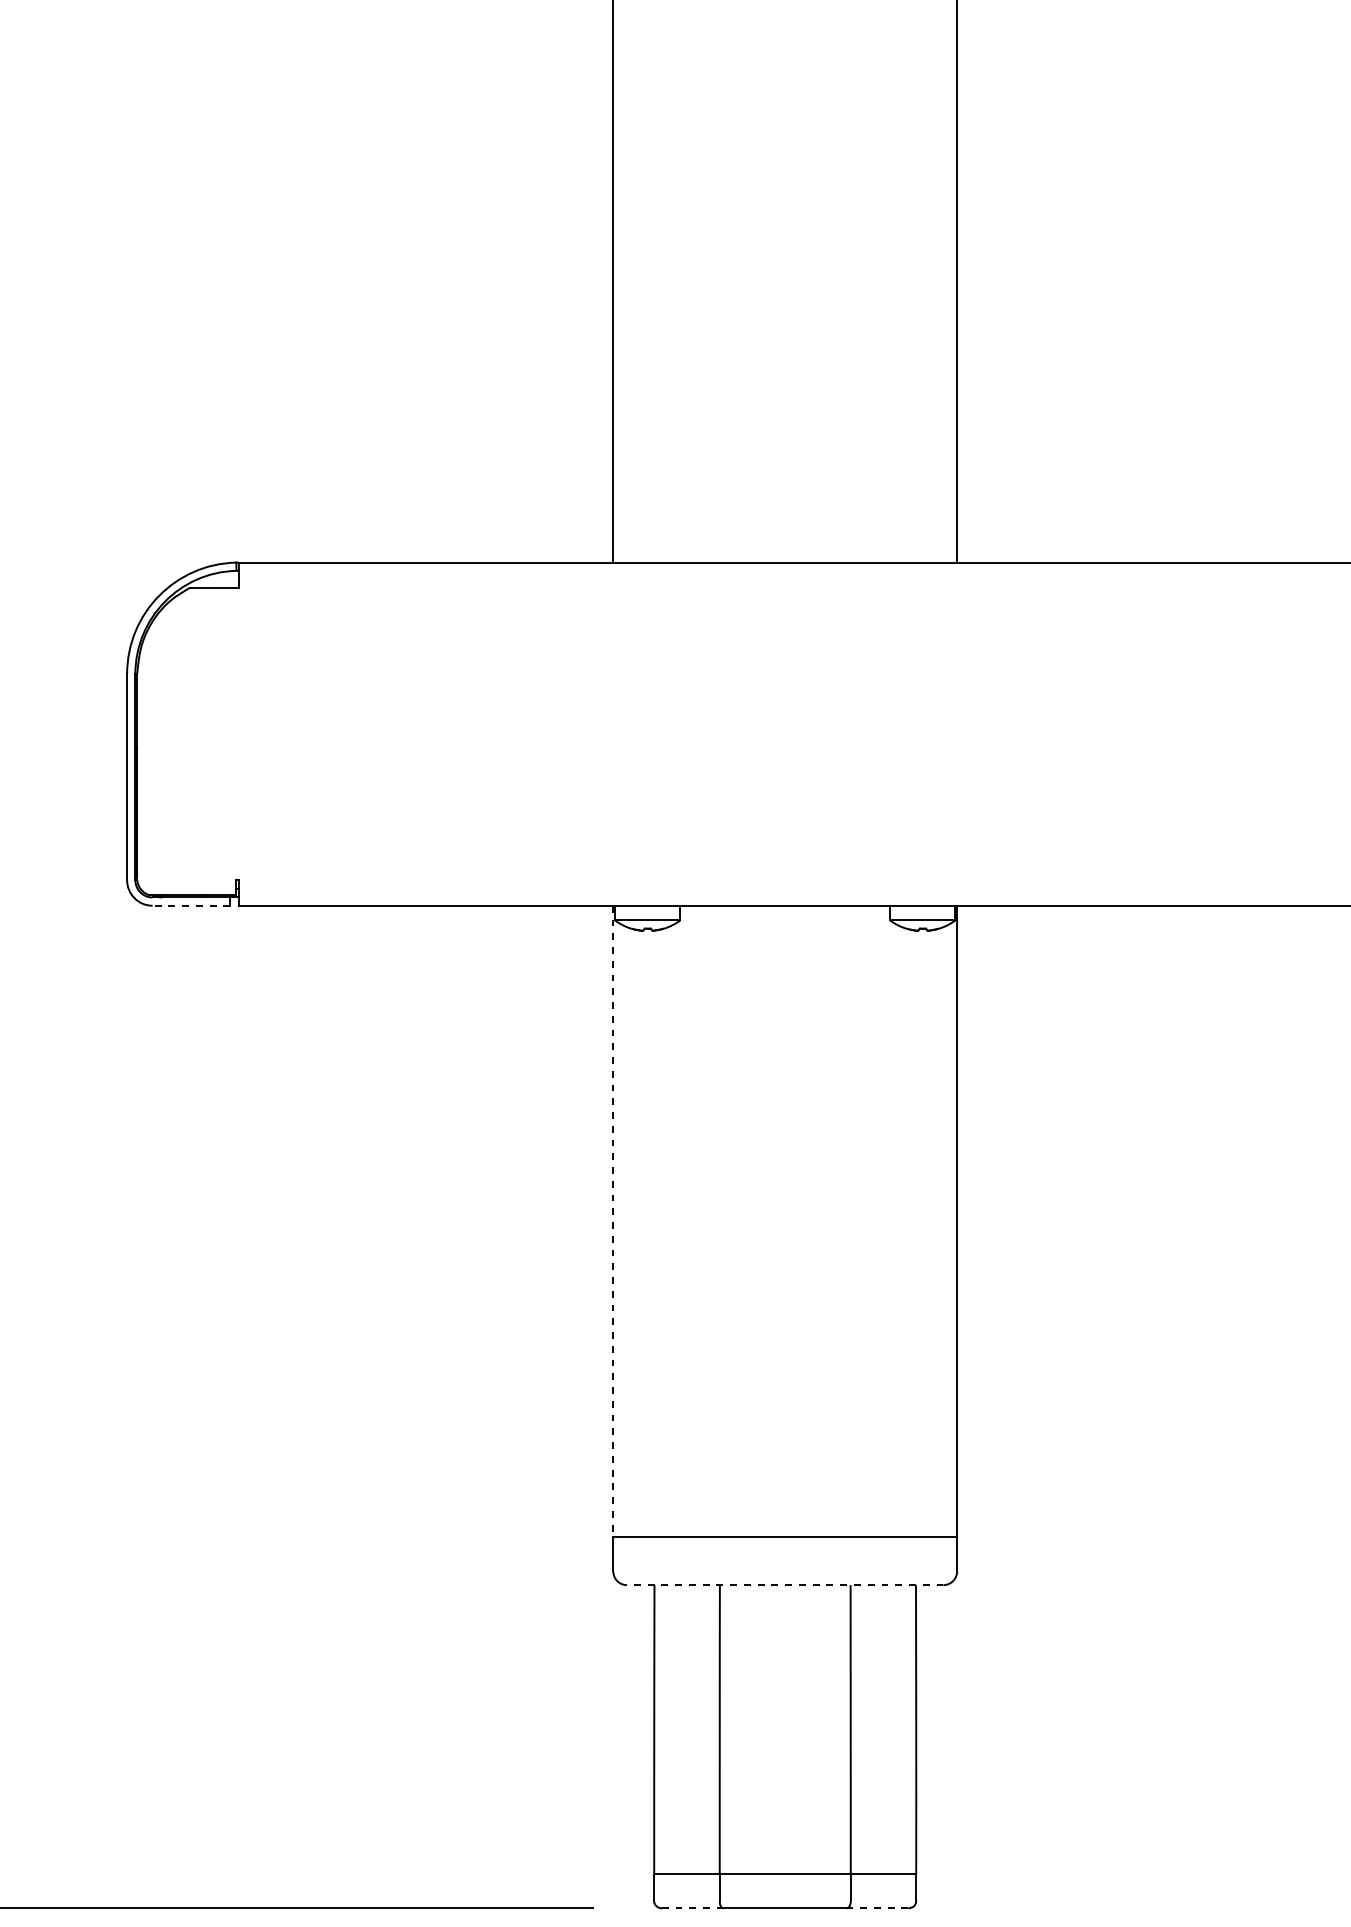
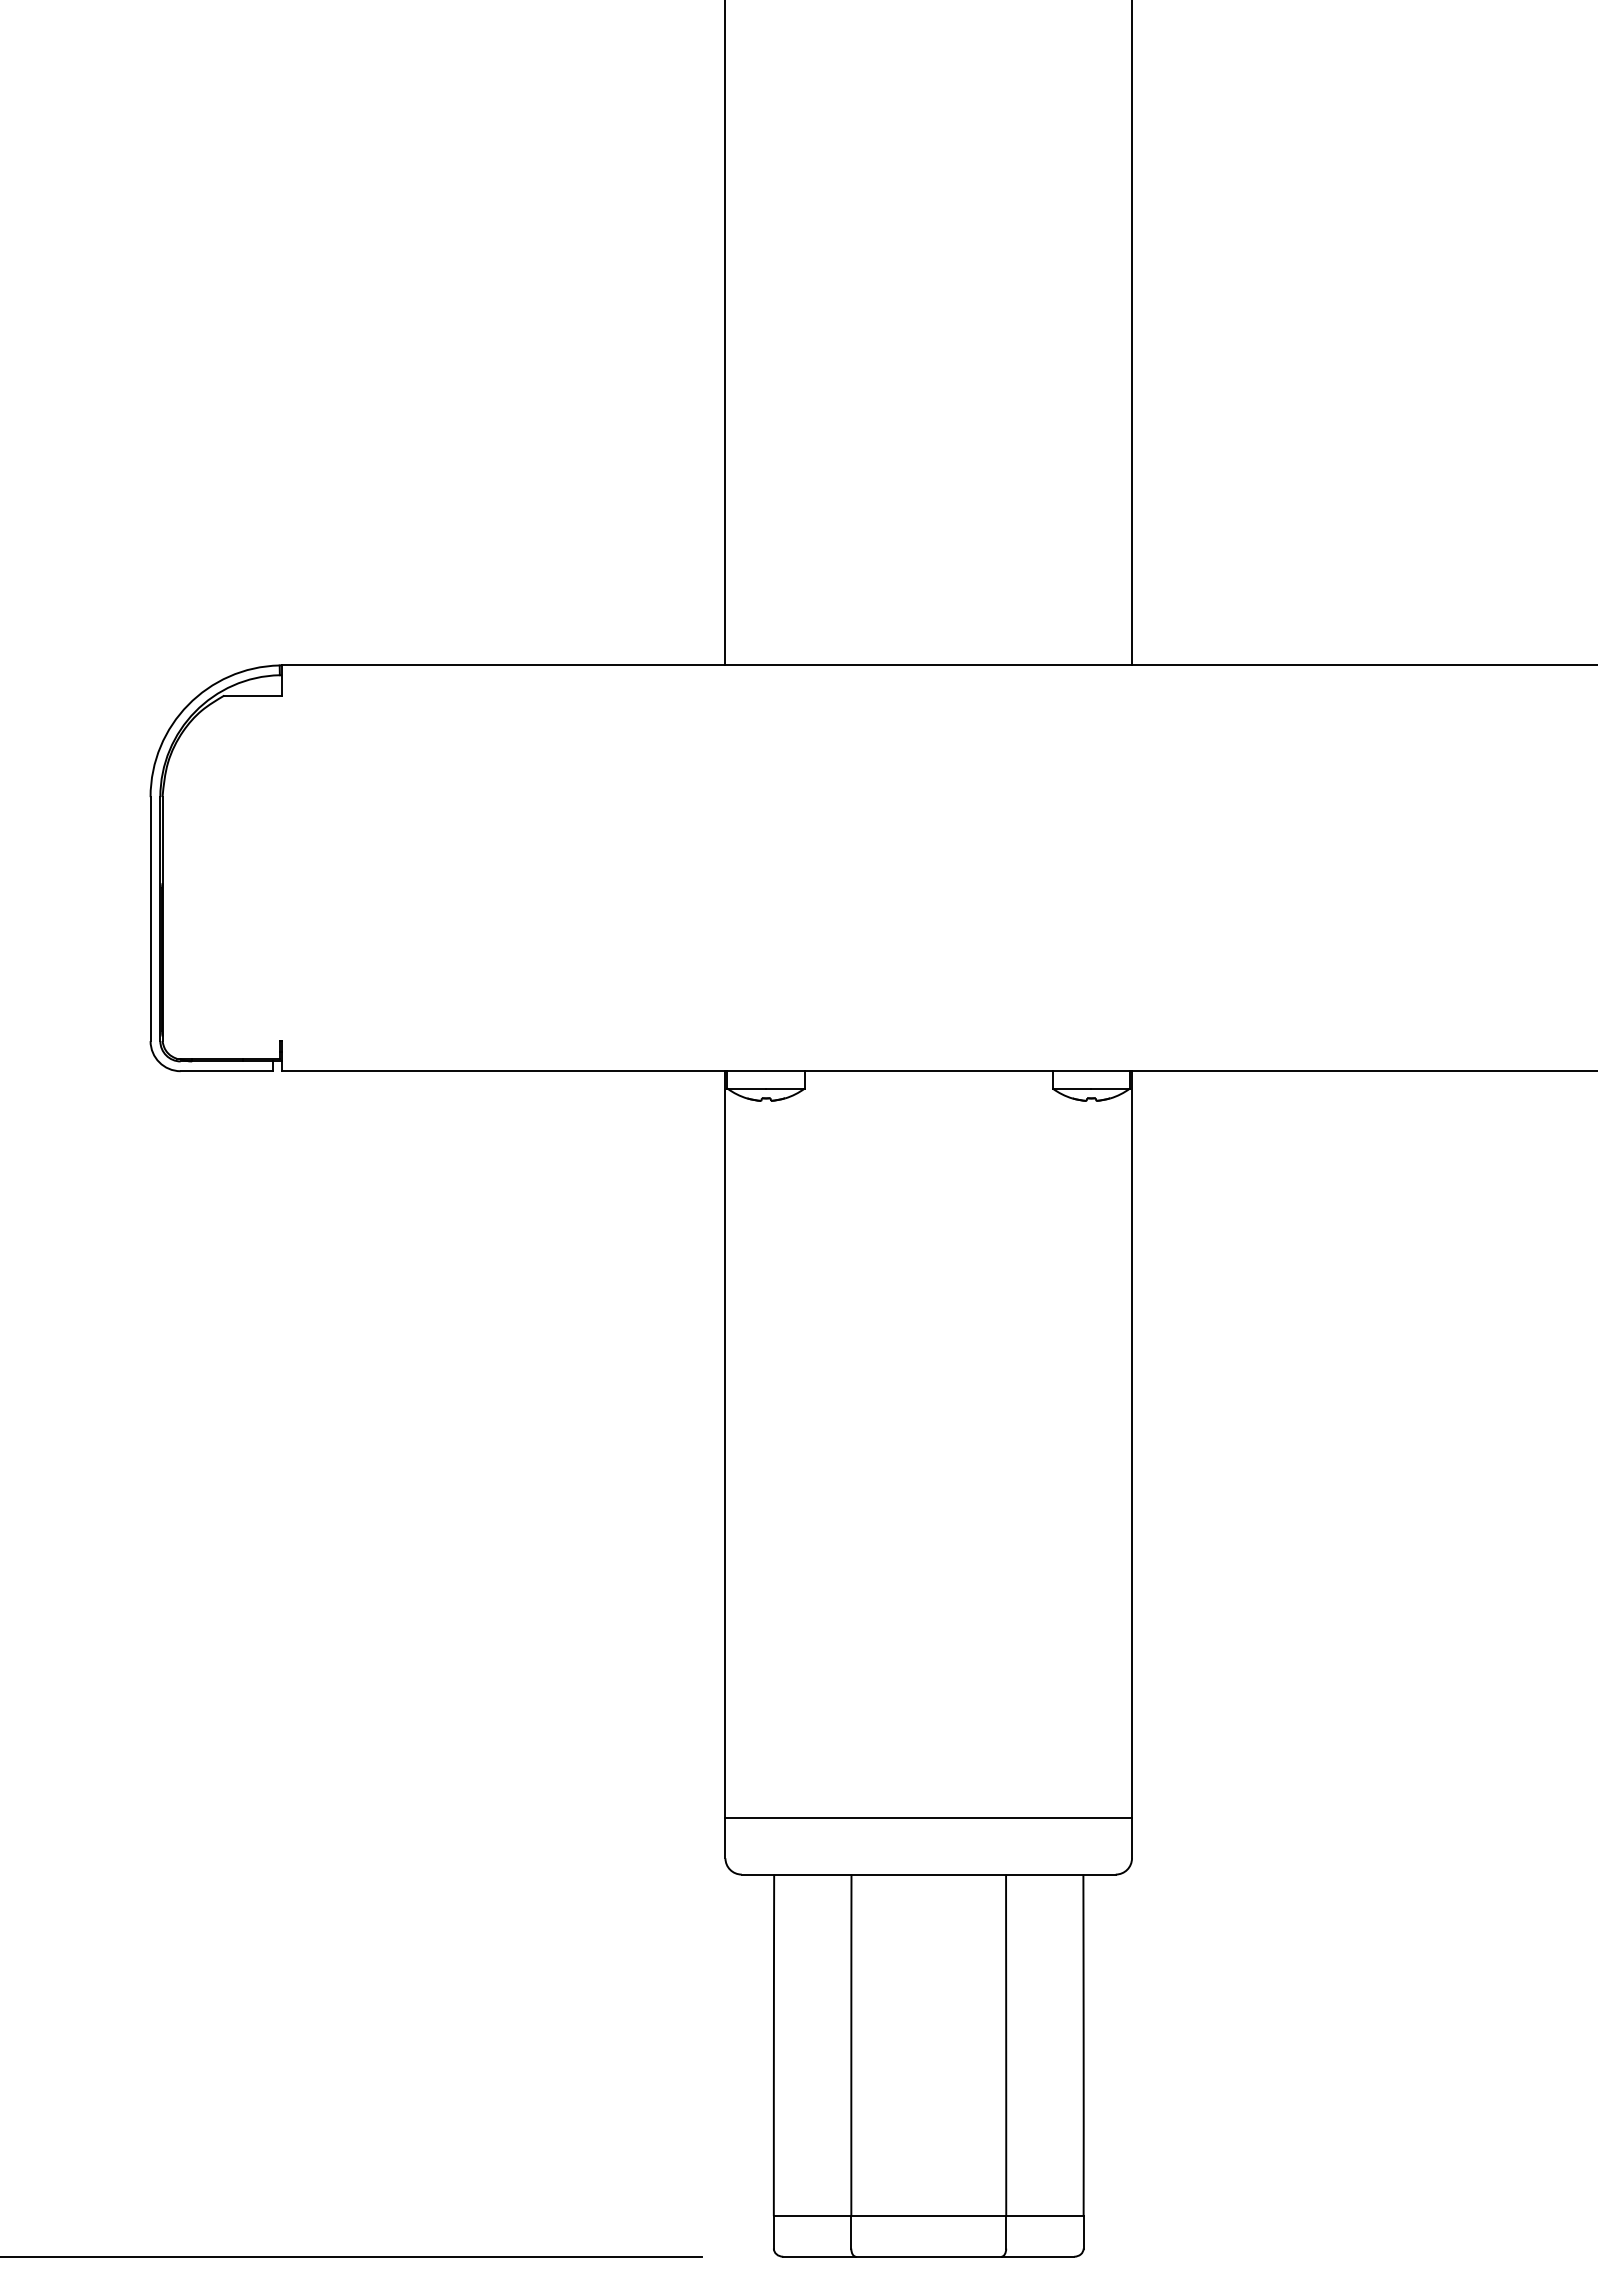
line: (191, 905) -> (226, 1071), dashed -> solid
line: (613, 1221) -> (725, 1444), dashed -> solid
line: (785, 1585) -> (928, 1874), dashed -> solid
line: (692, 1908) -> (819, 2256), dashed -> solid
line: (877, 1908) -> (1037, 2256), dashed -> solid

